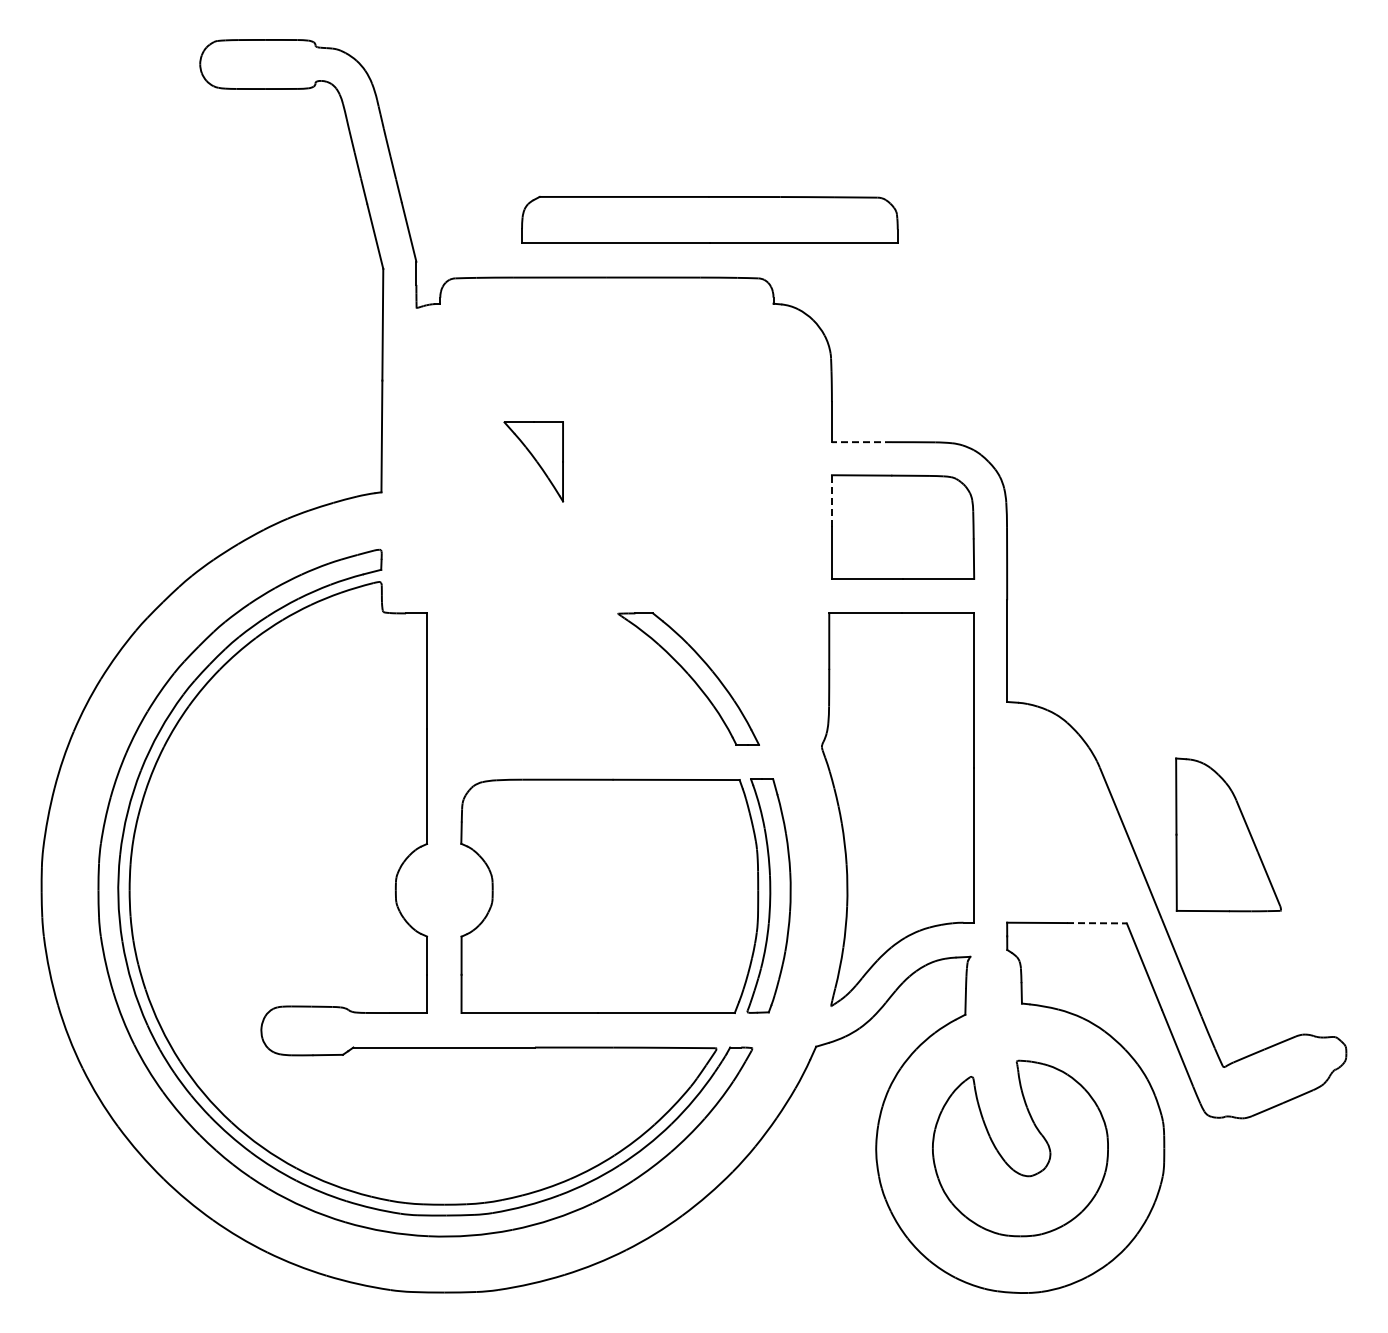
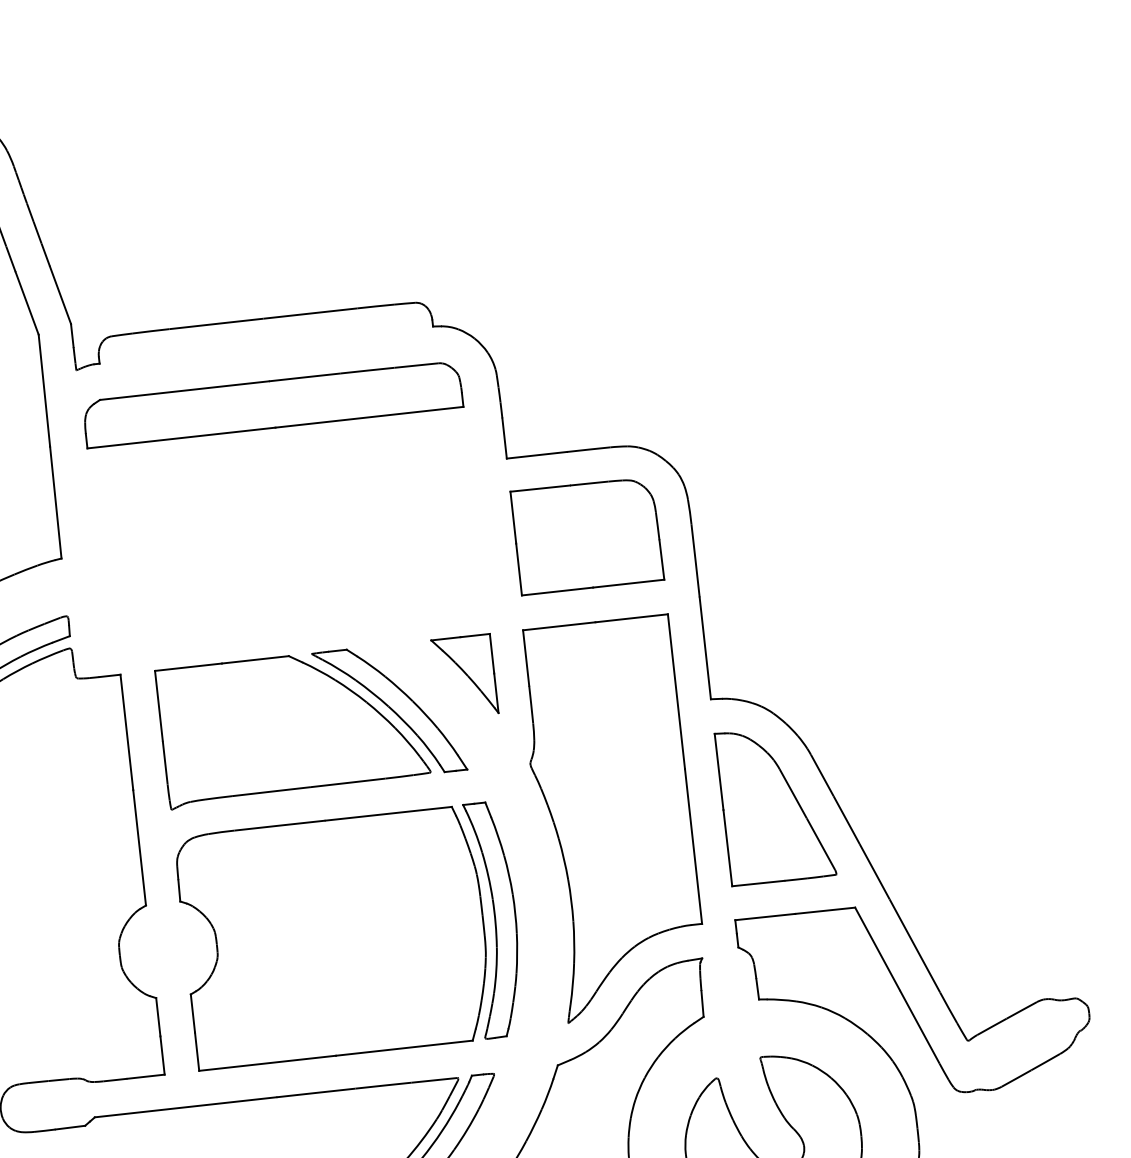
part: (709, 219) -> (272, 403), moved
line: (861, 442) -> (536, 455), dashed -> solid
part: (533, 461) -> (464, 676), moved
line: (831, 501) -> (512, 518), dashed -> solid
part: (591, 682) -> (292, 725), added
part: (1228, 834) -> (775, 804), moved
line: (1096, 923) -> (824, 911), dashed -> solid

